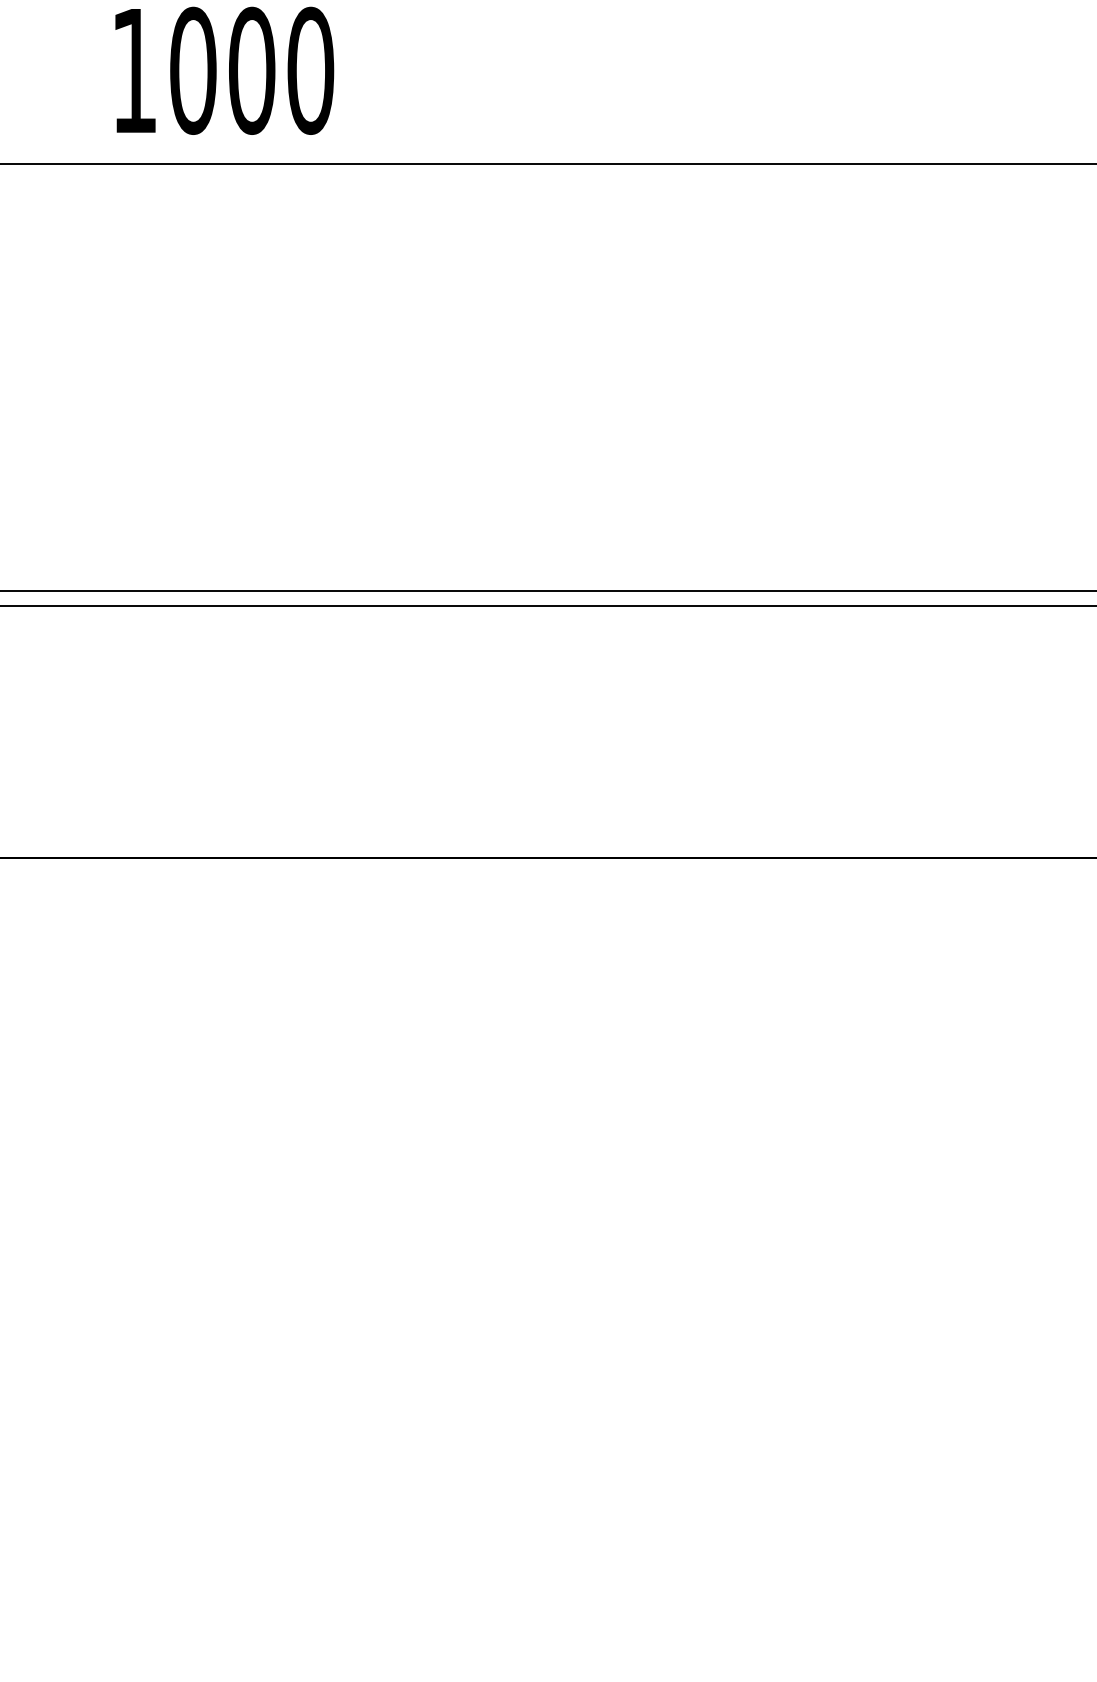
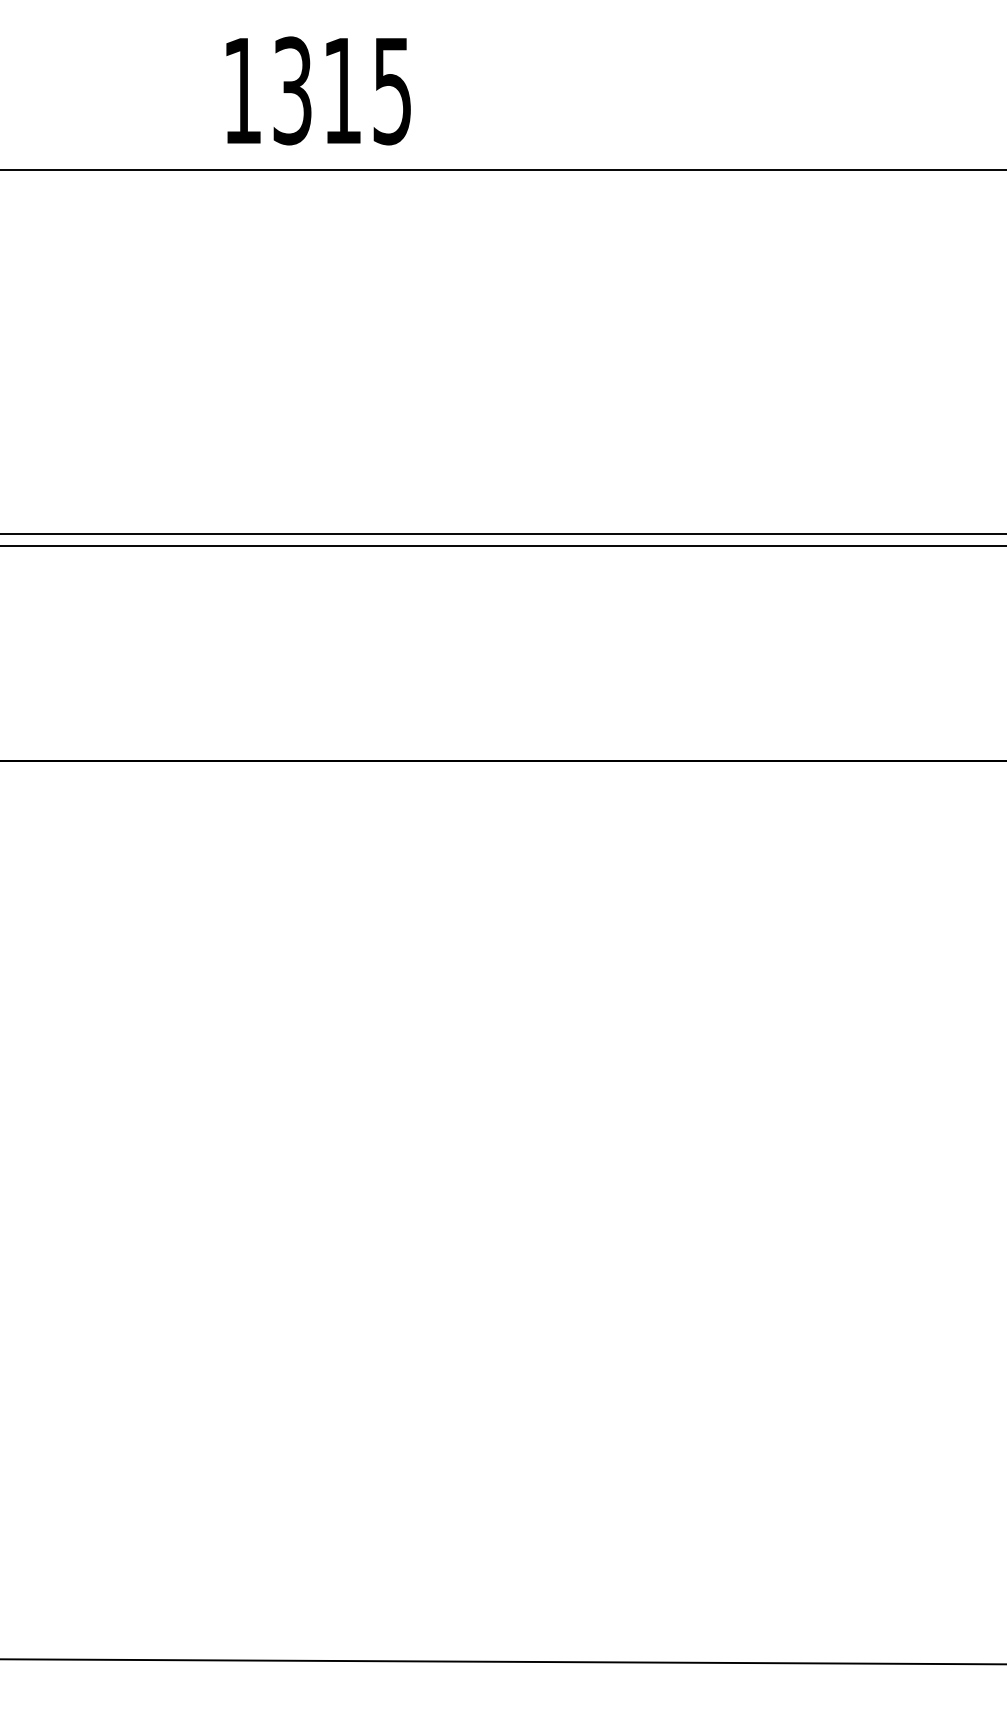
text: (251, 70) -> (342, 90), 1000 -> 1315

